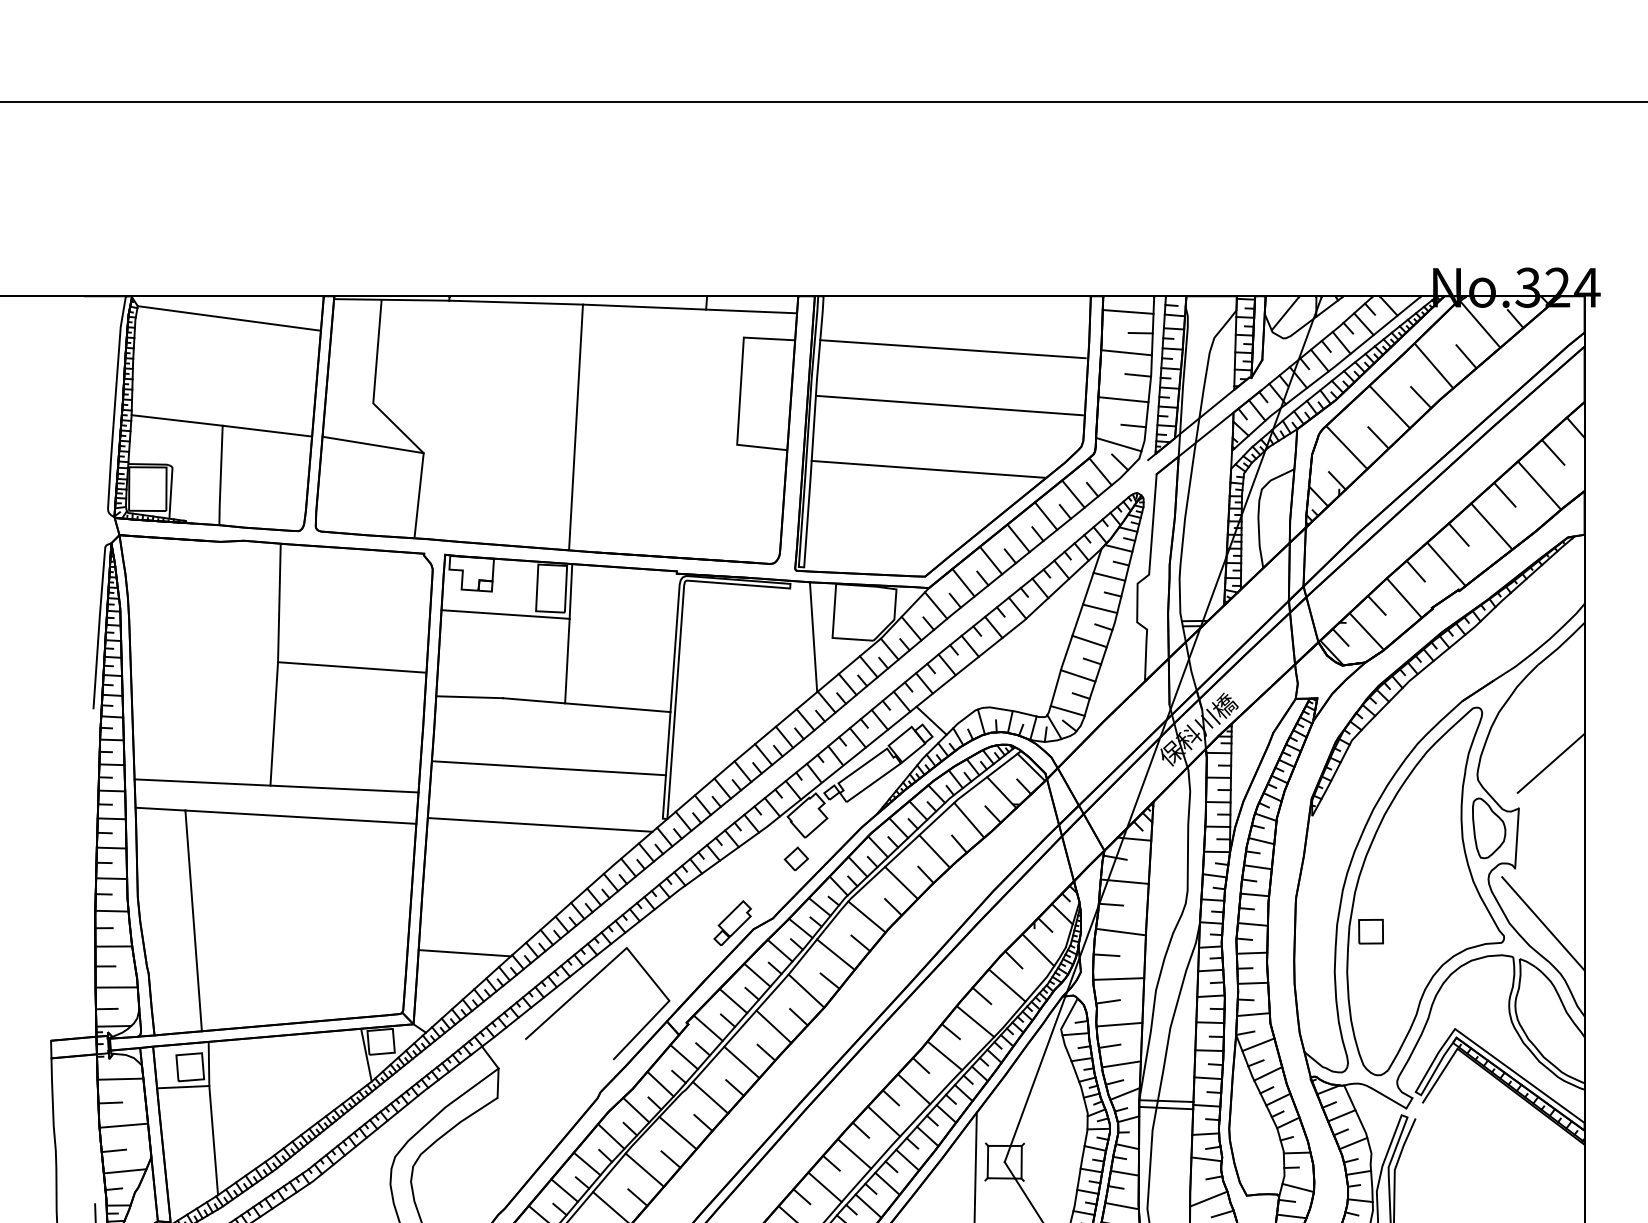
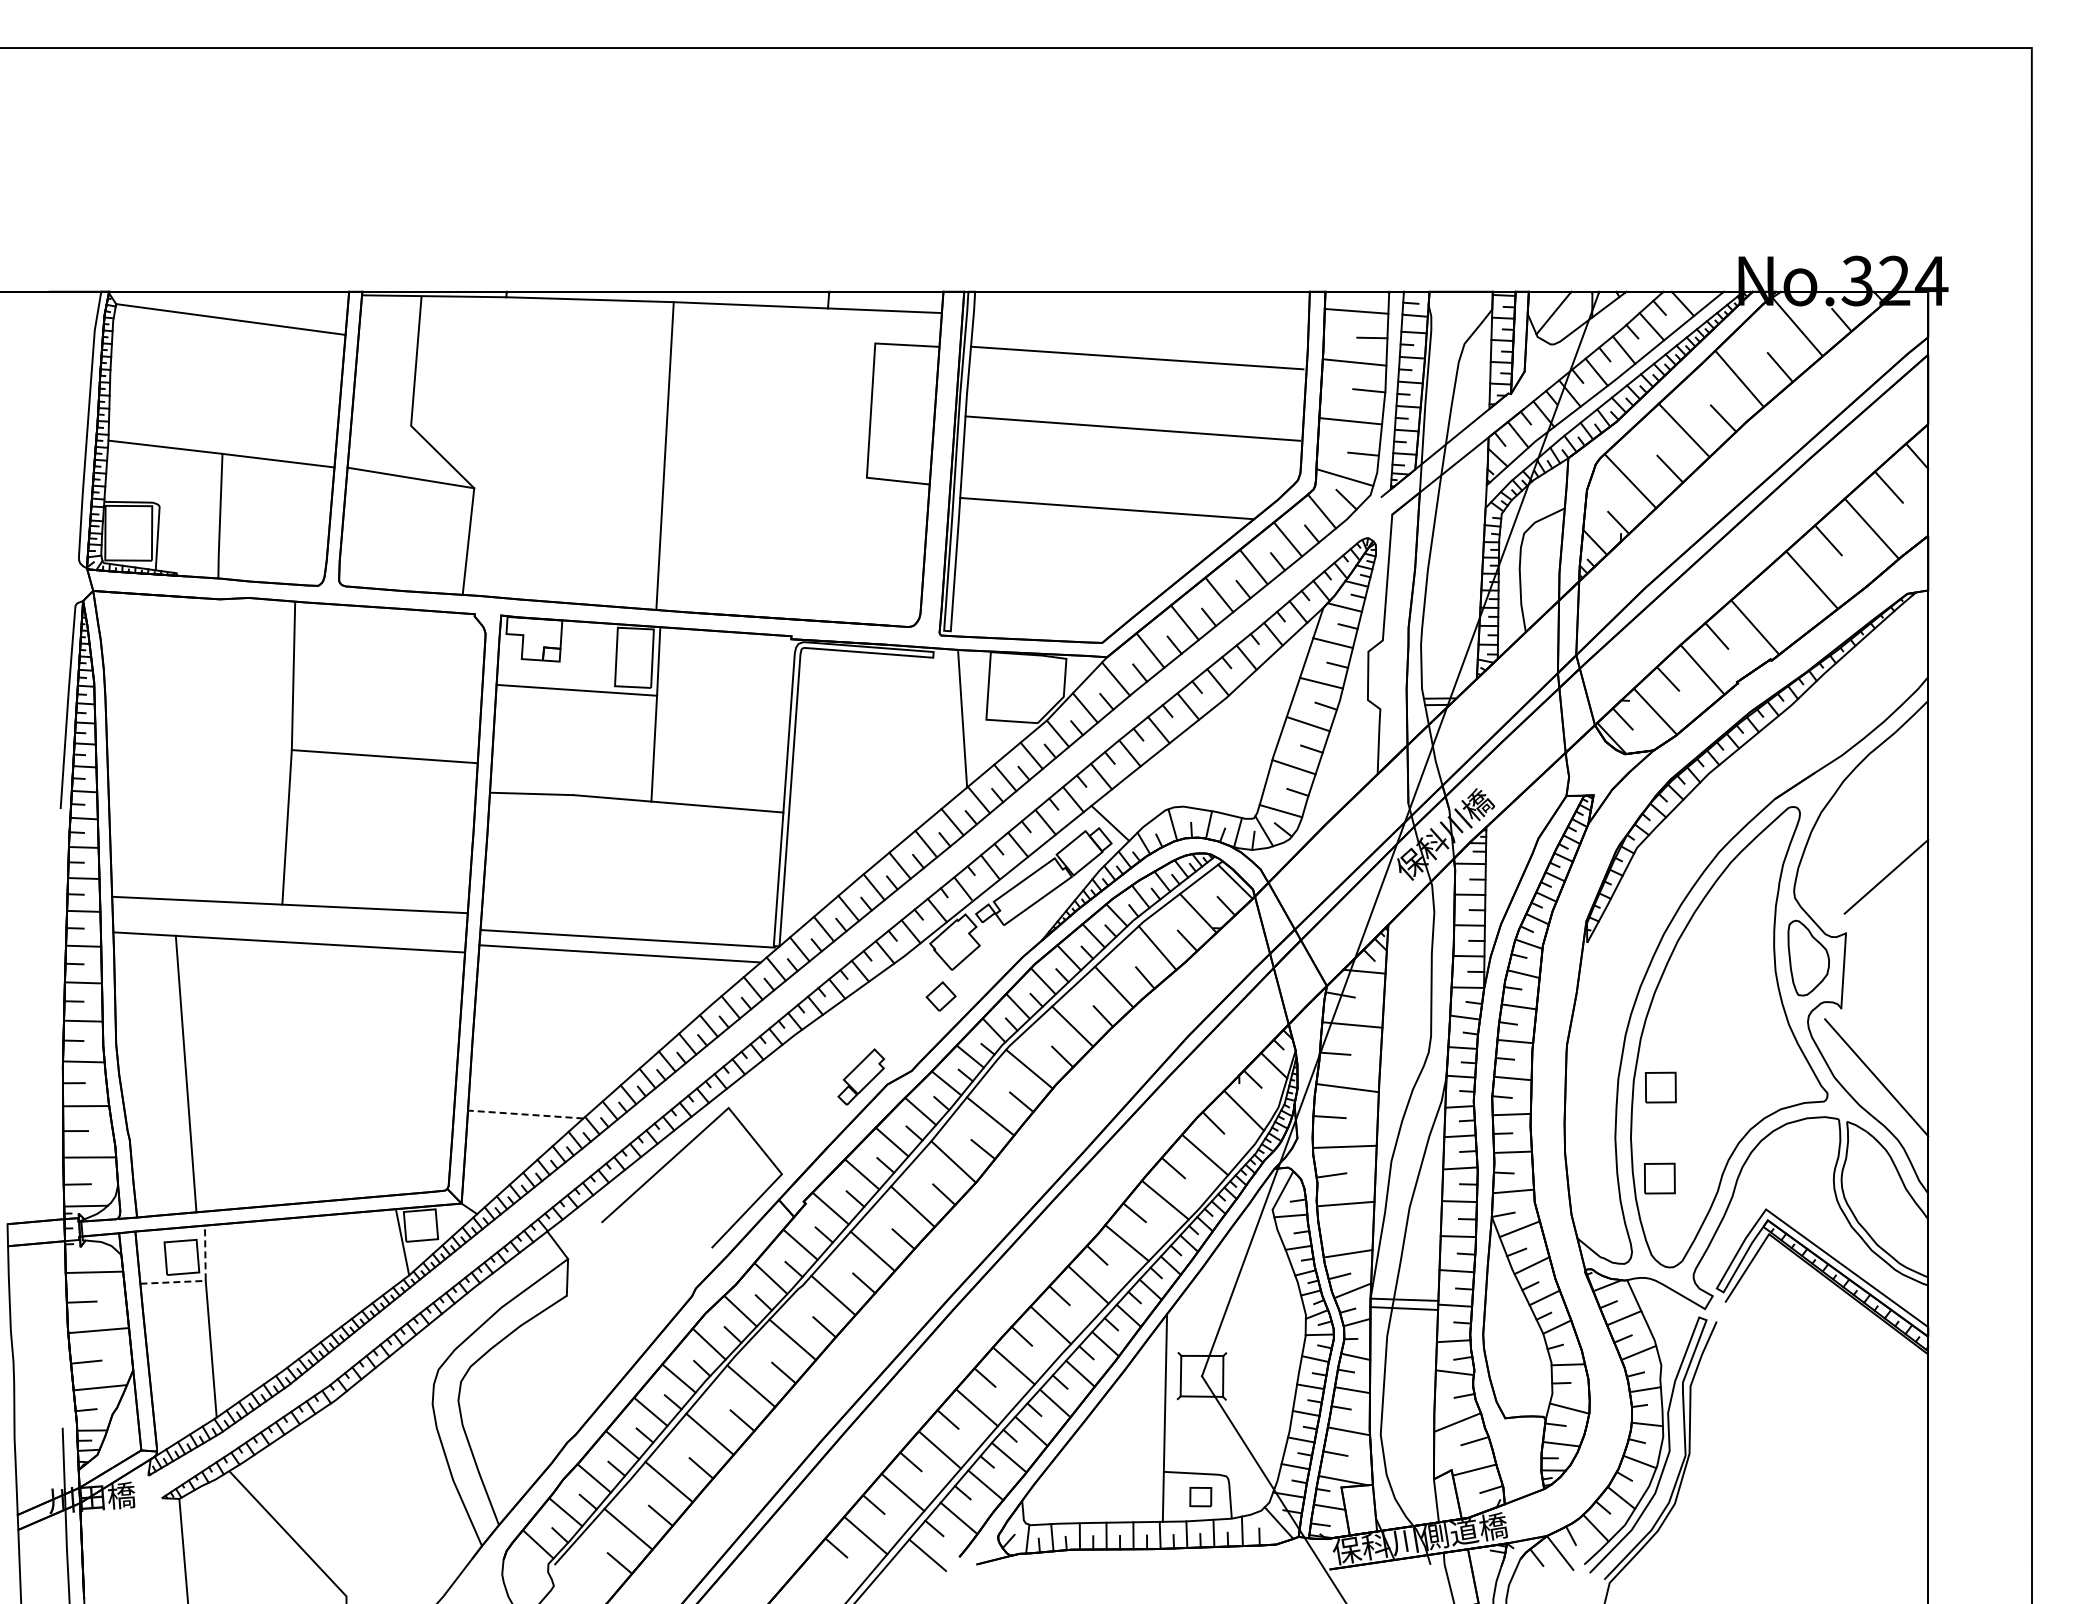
line: (1458, 534) -> (1770, 590), removed
line: (548, 767) -> (627, 938), moved
line: (464, 953) -> (525, 1114), solid -> dashed
part: (1369, 1004) -> (1659, 1178), added
line: (1109, 1046) -> (1333, 1231), removed
line: (205, 1086) -> (201, 1281), solid -> dashed

